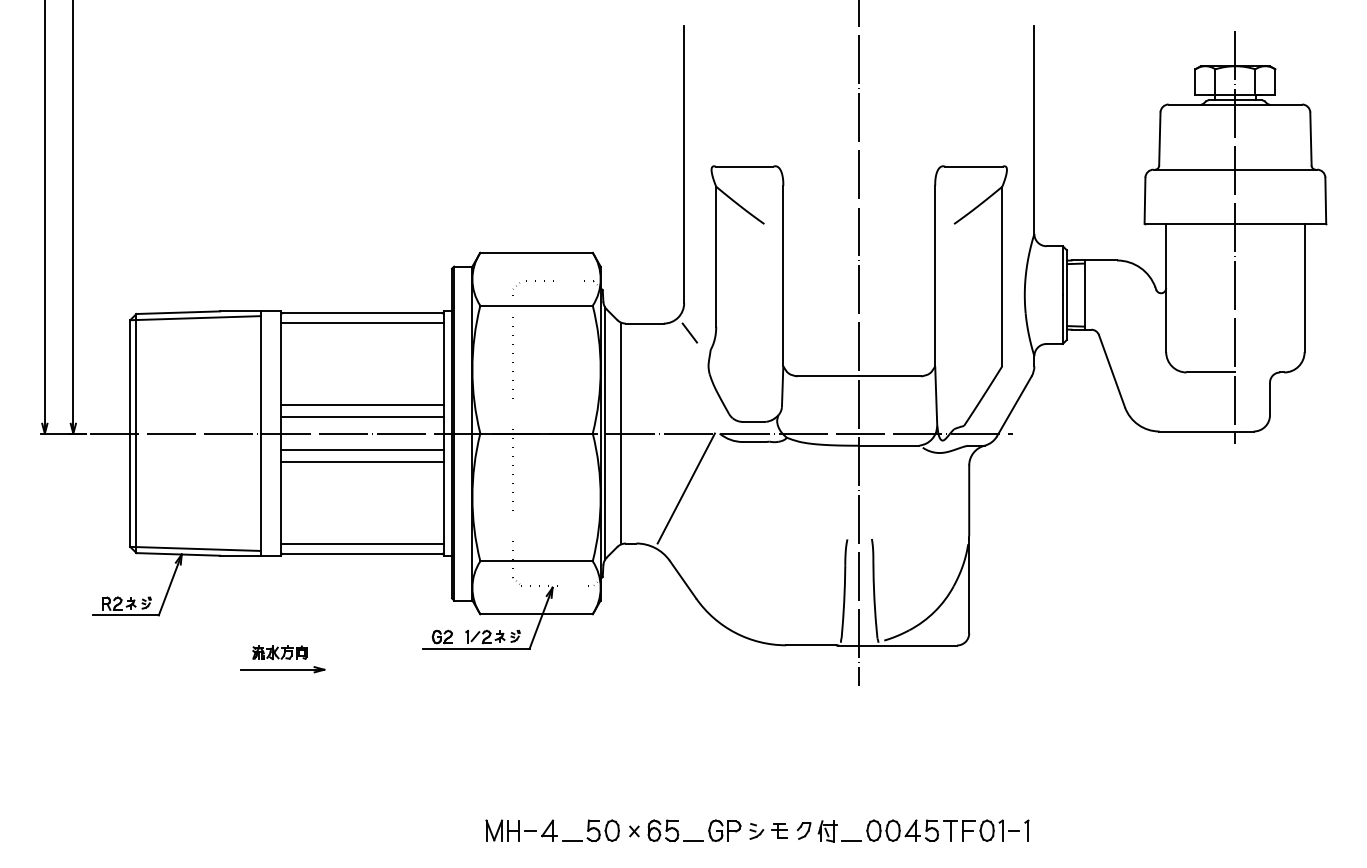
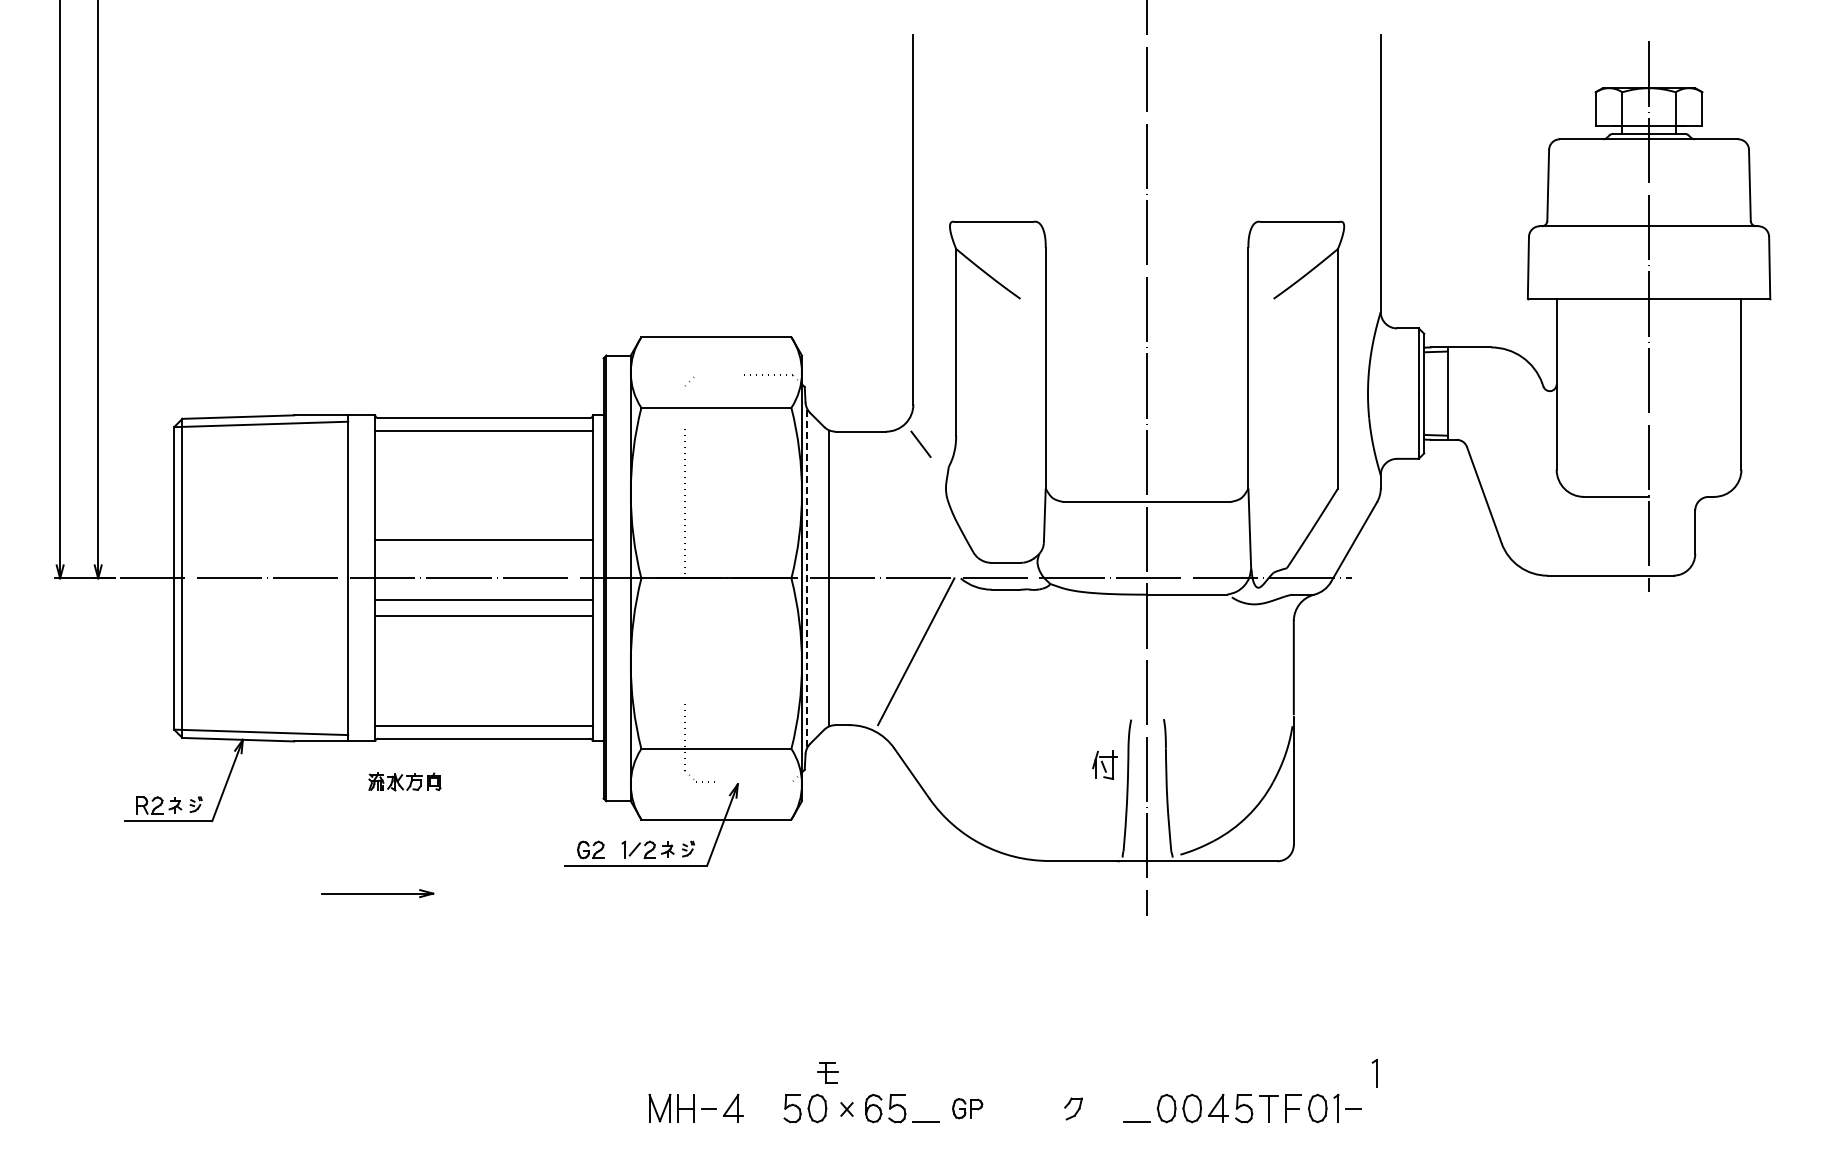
line: (362, 417) -> (483, 556), removed
line: (604, 433) -> (807, 578), solid -> dashed
part: (279, 652) -> (404, 781), moved
part: (724, 830) -> (967, 1108), size x0.7
part: (779, 830) -> (827, 1072), moved
part: (827, 830) -> (1104, 764), moved
part: (1026, 830) -> (1374, 1073), moved
part: (756, 831) -> (1010, 1109), removed
line: (571, 841) -> (763, 1122), removed

